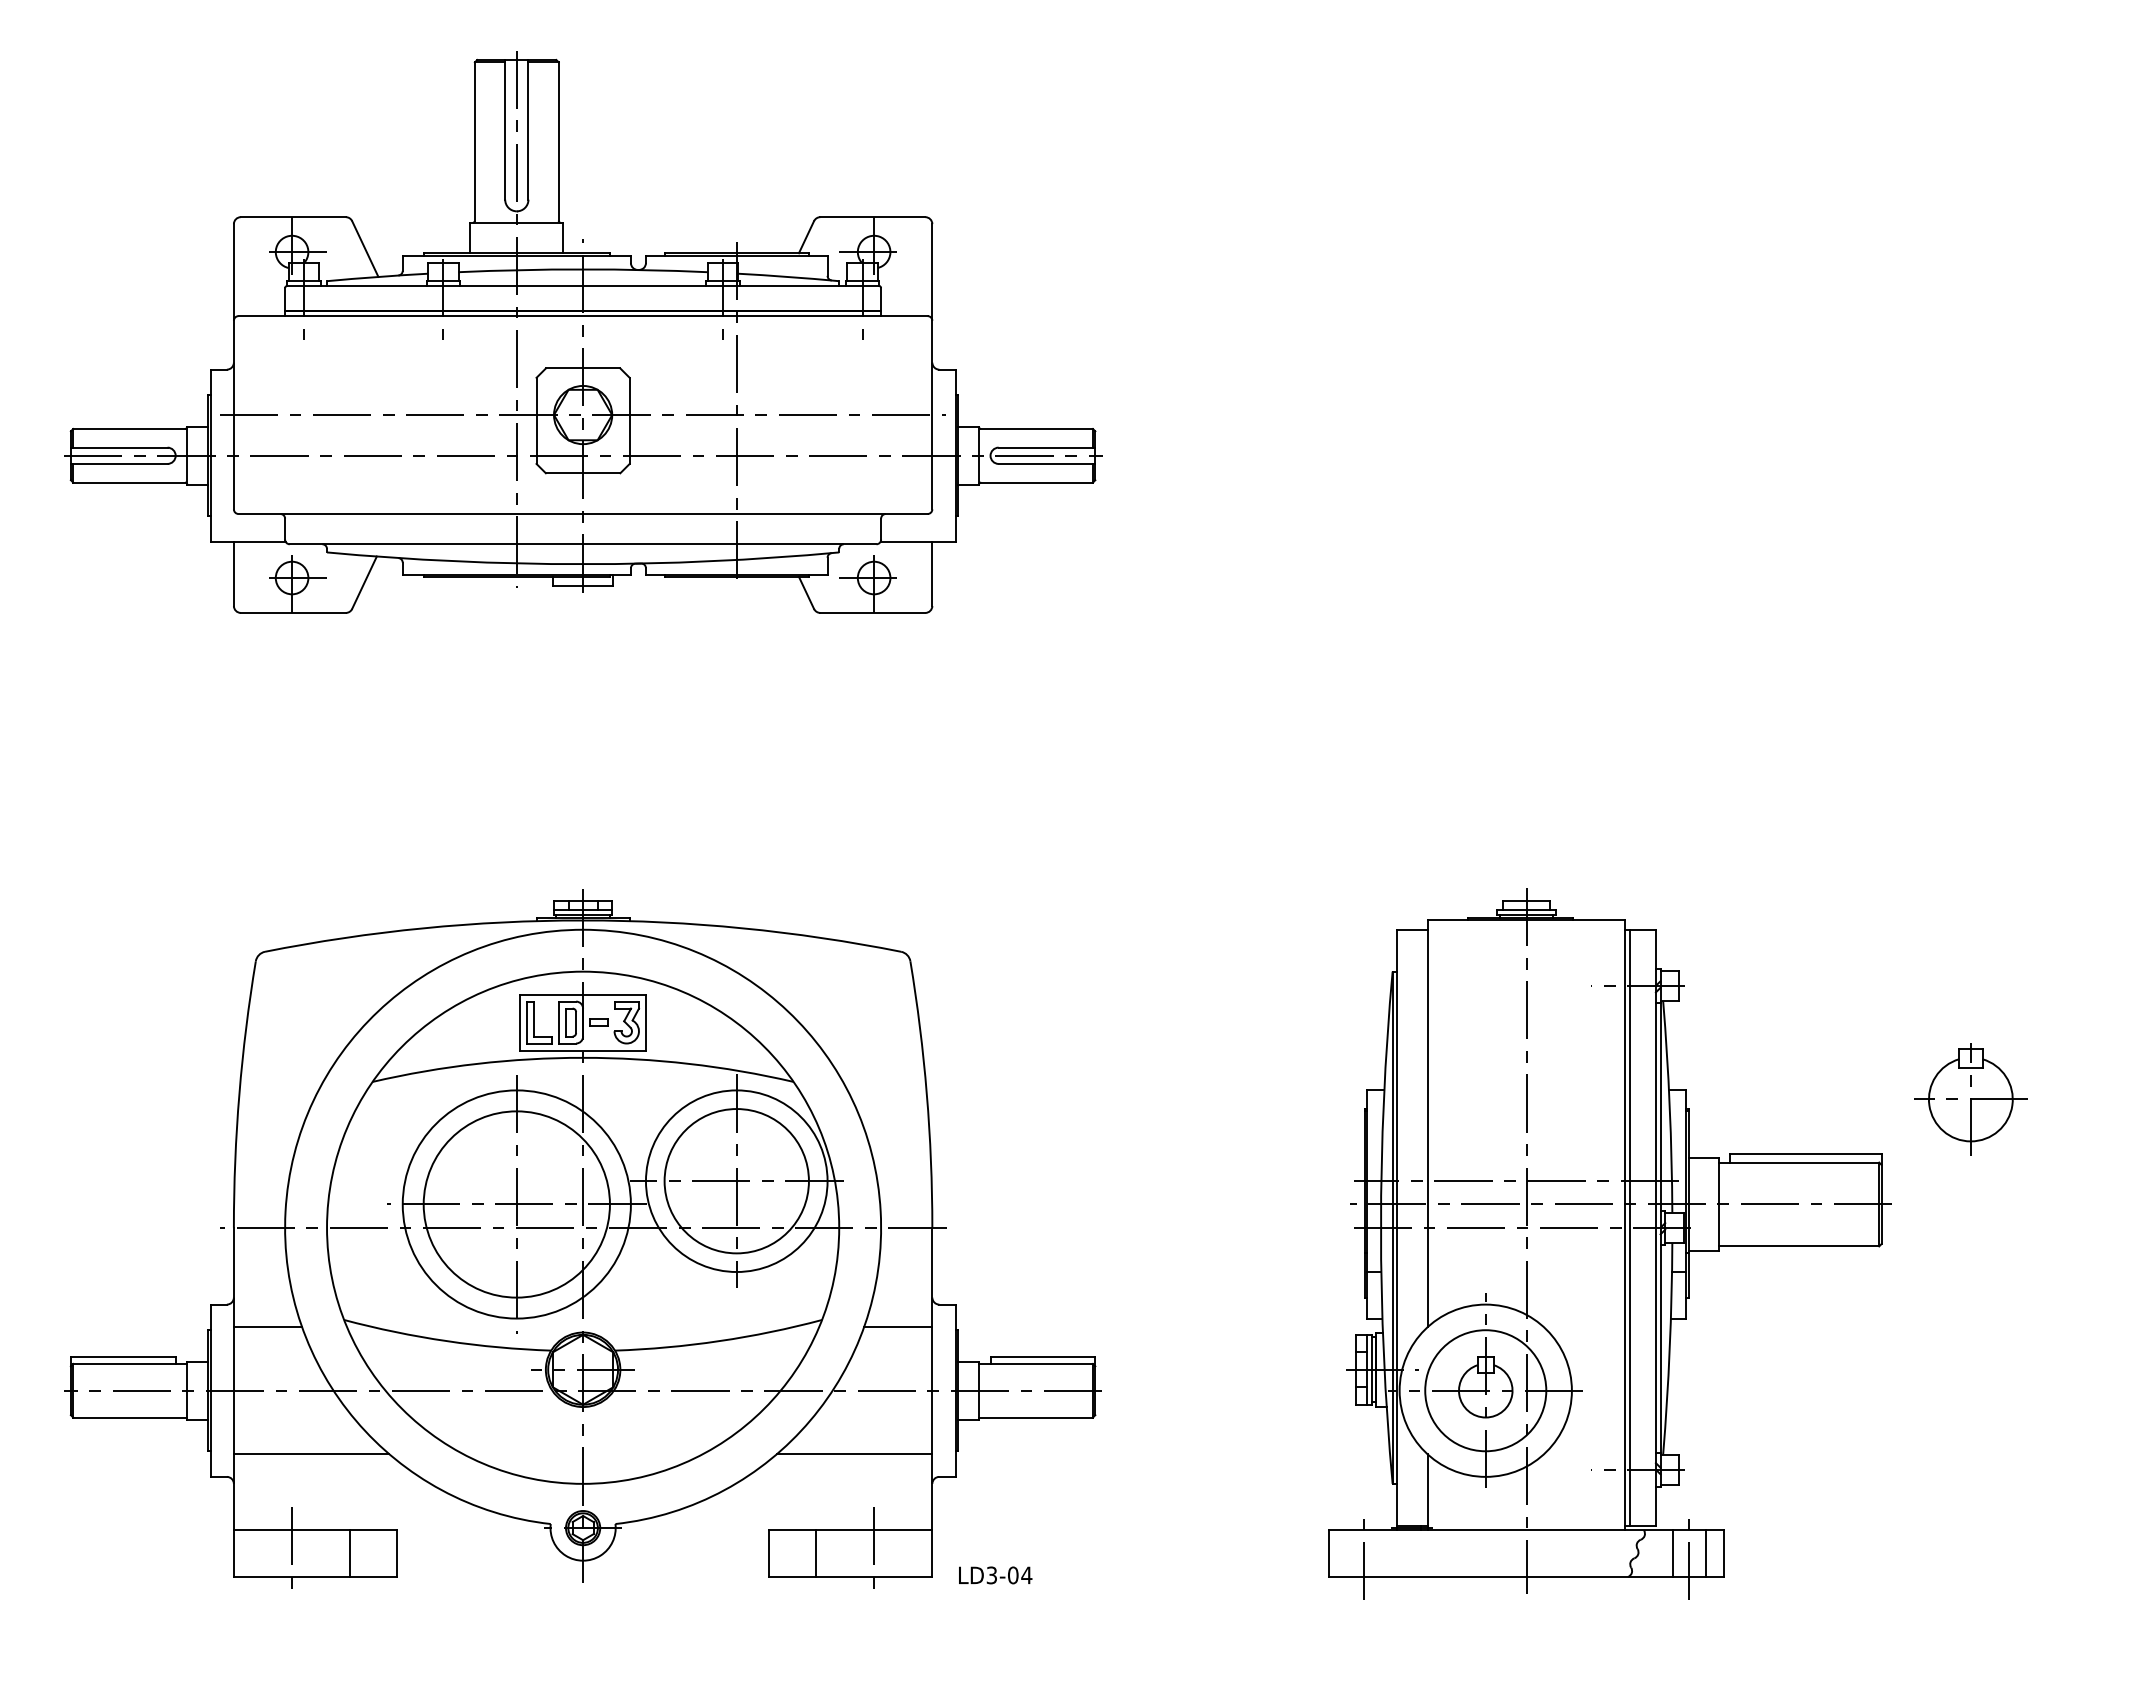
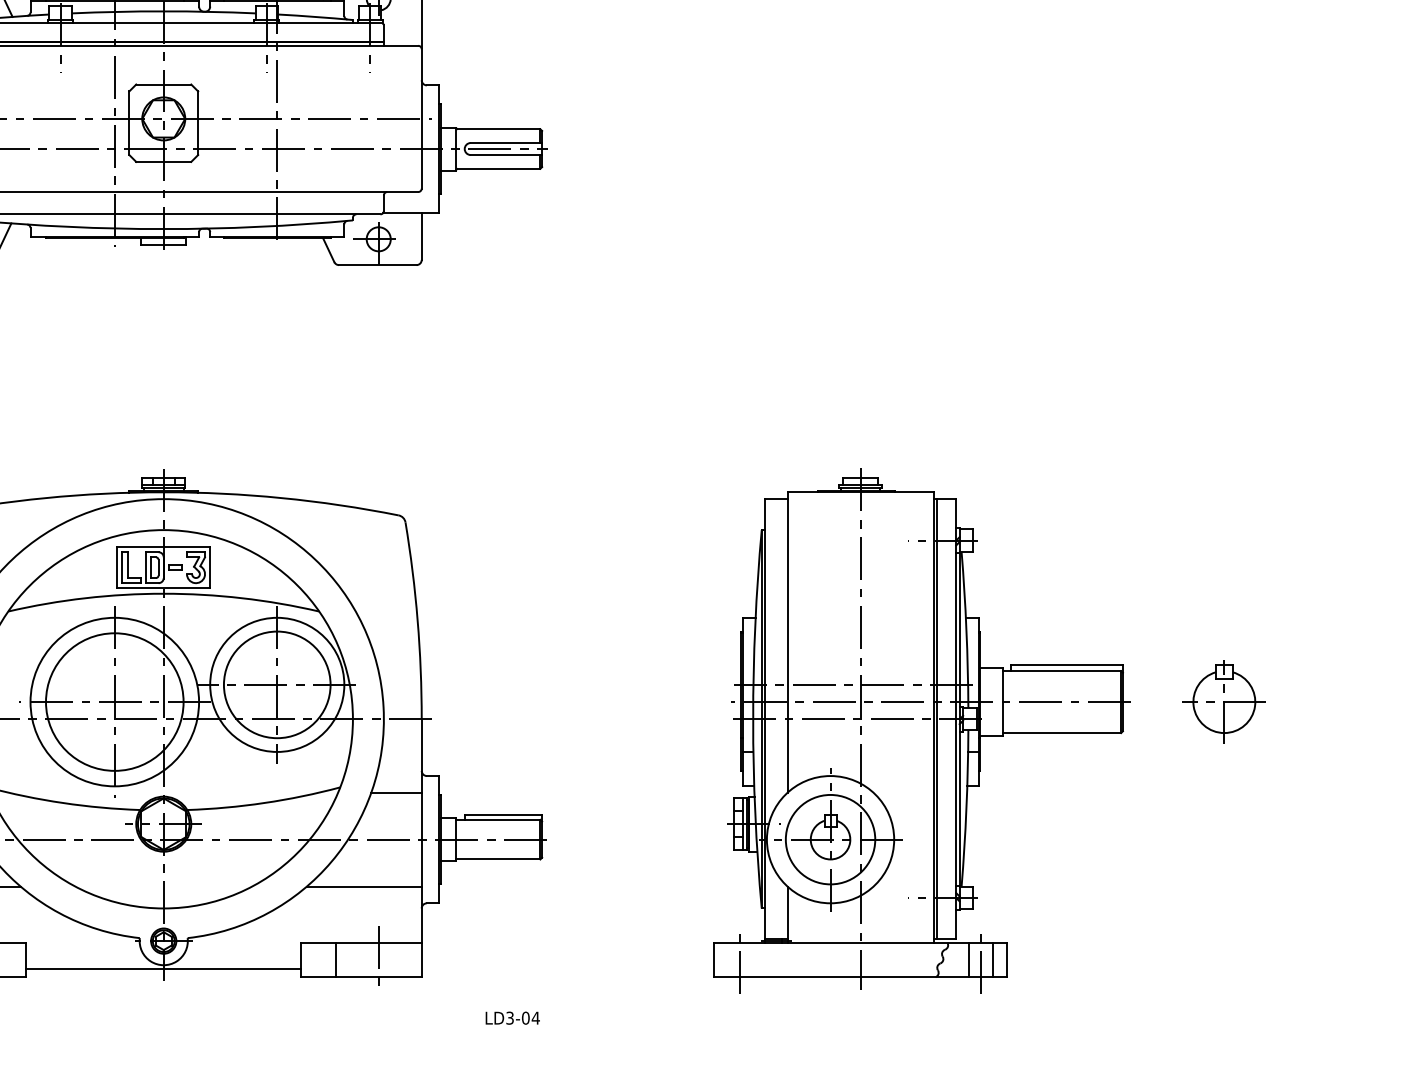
part: (1970, 1099) -> (1224, 702), moved
line: (582, 1565) -> (163, 968), added
text: (995, 1575) -> (512, 1018), moved

